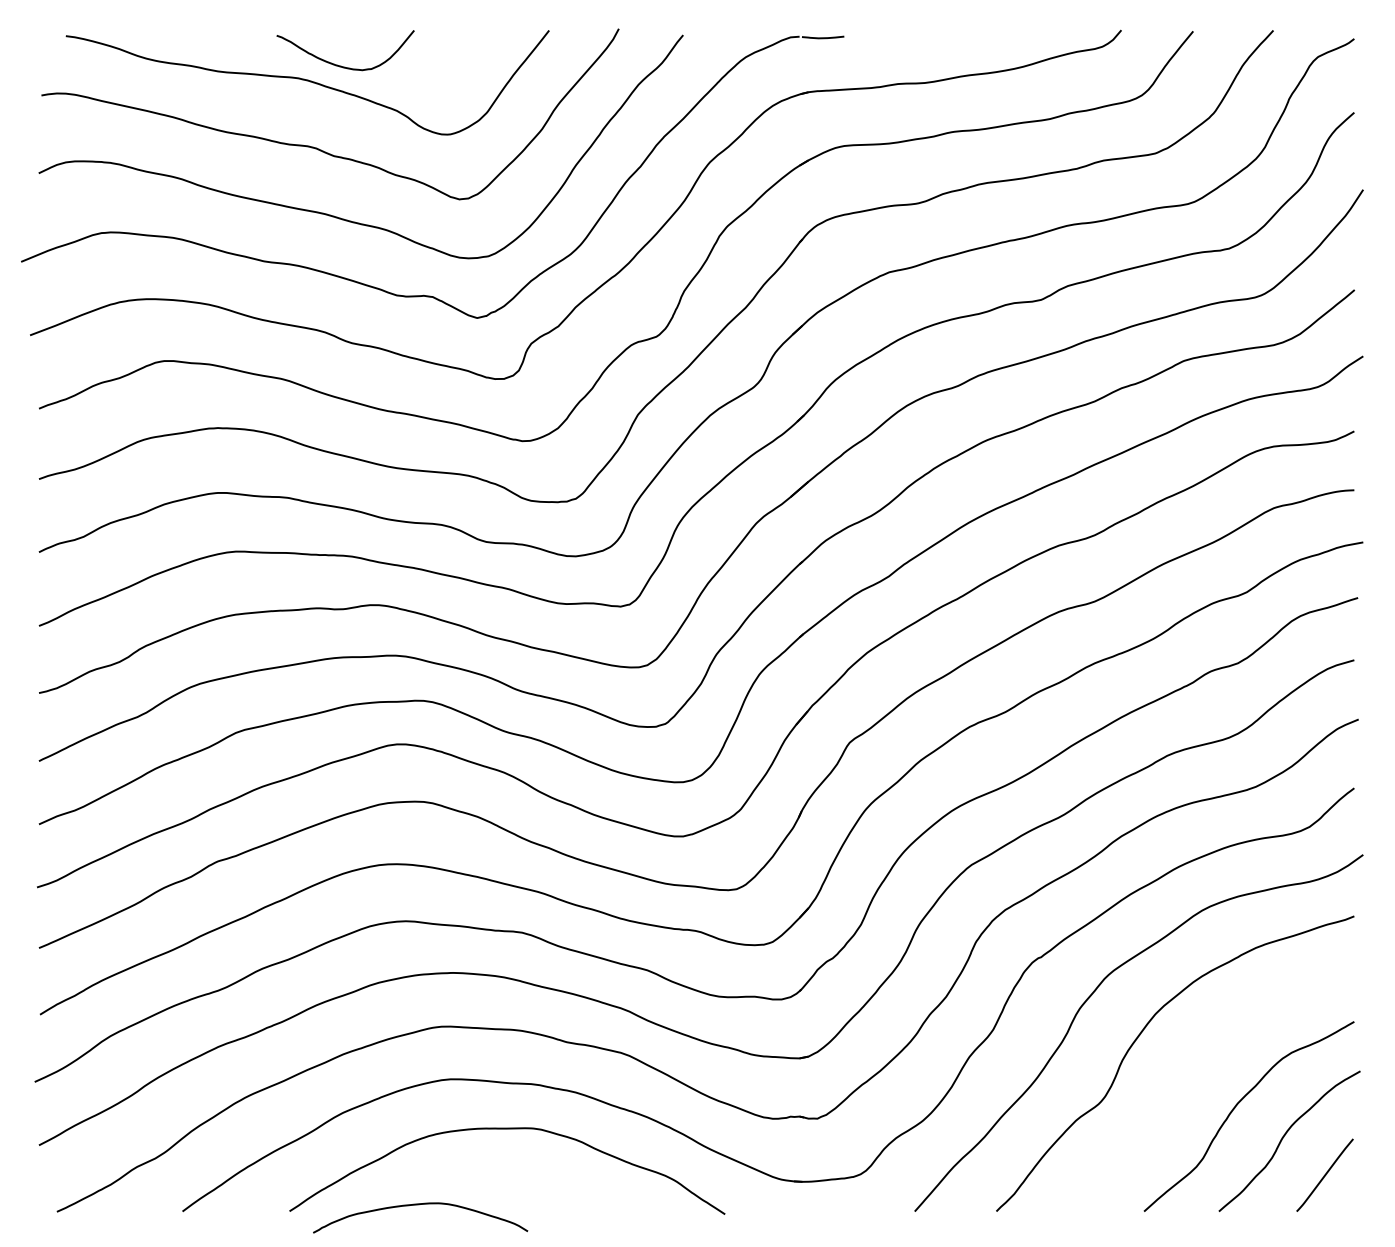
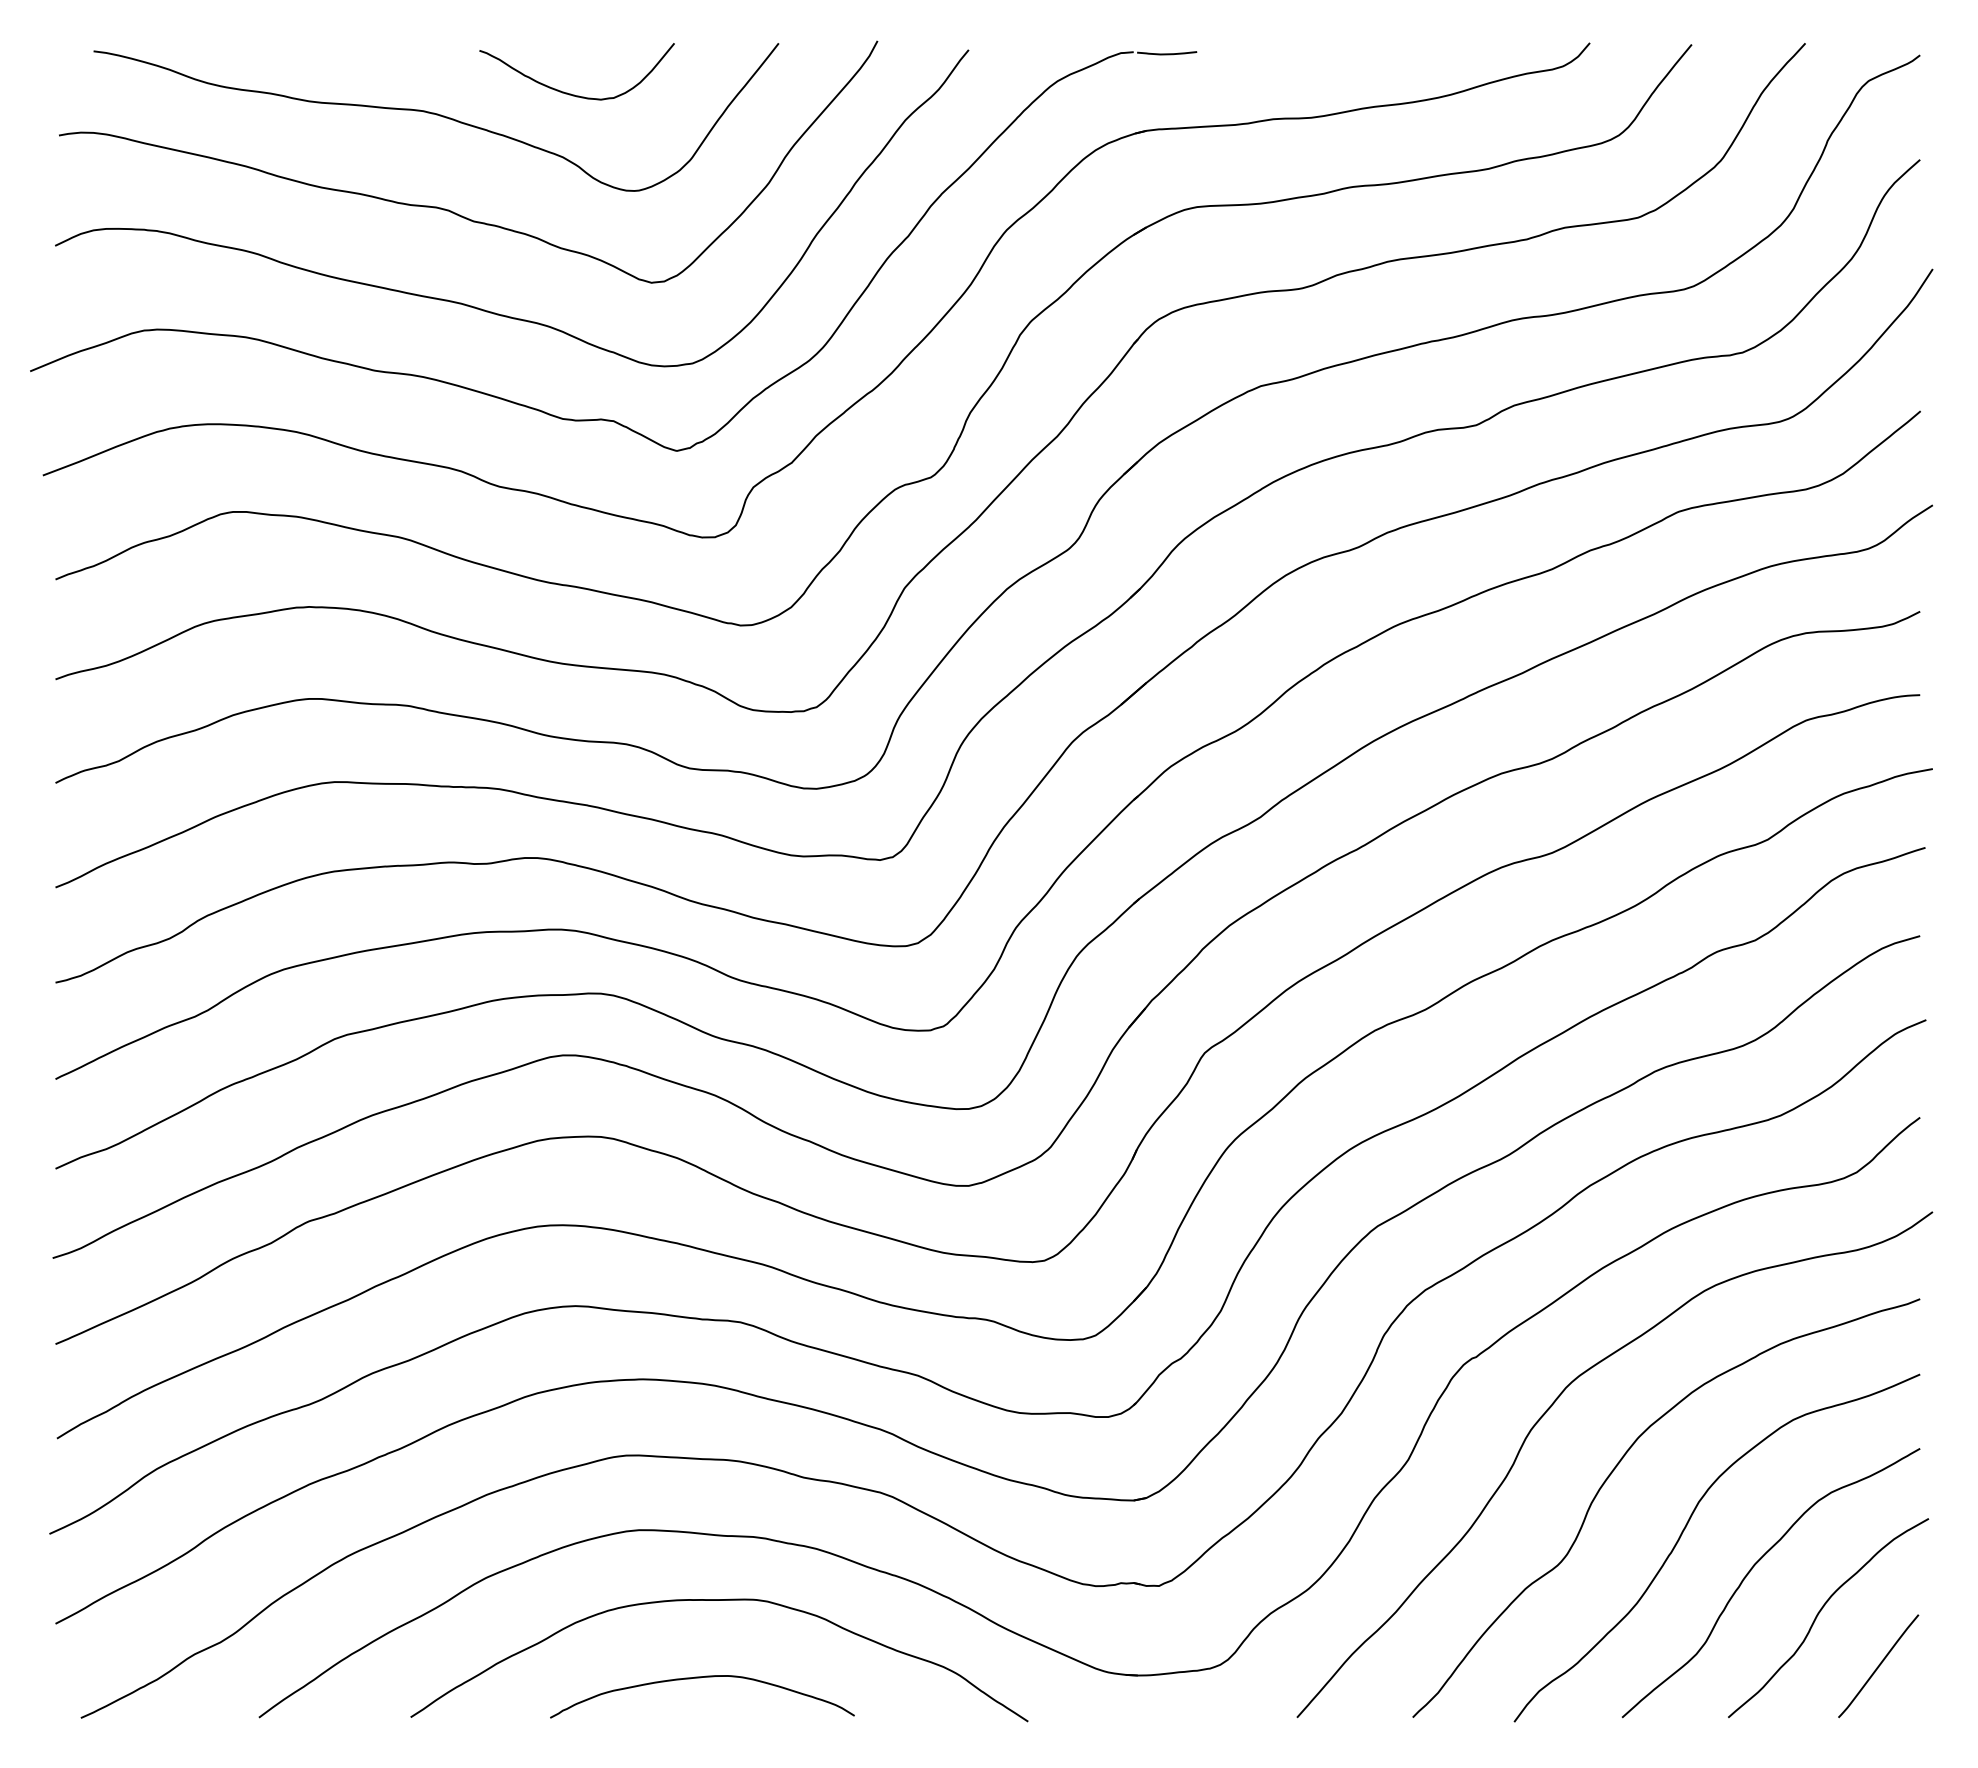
curve: (341, 65) -> (571, 93), moved
curve: (1188, 1078) -> (1685, 1529), added
curve: (419, 1205) -> (700, 1678), moved

